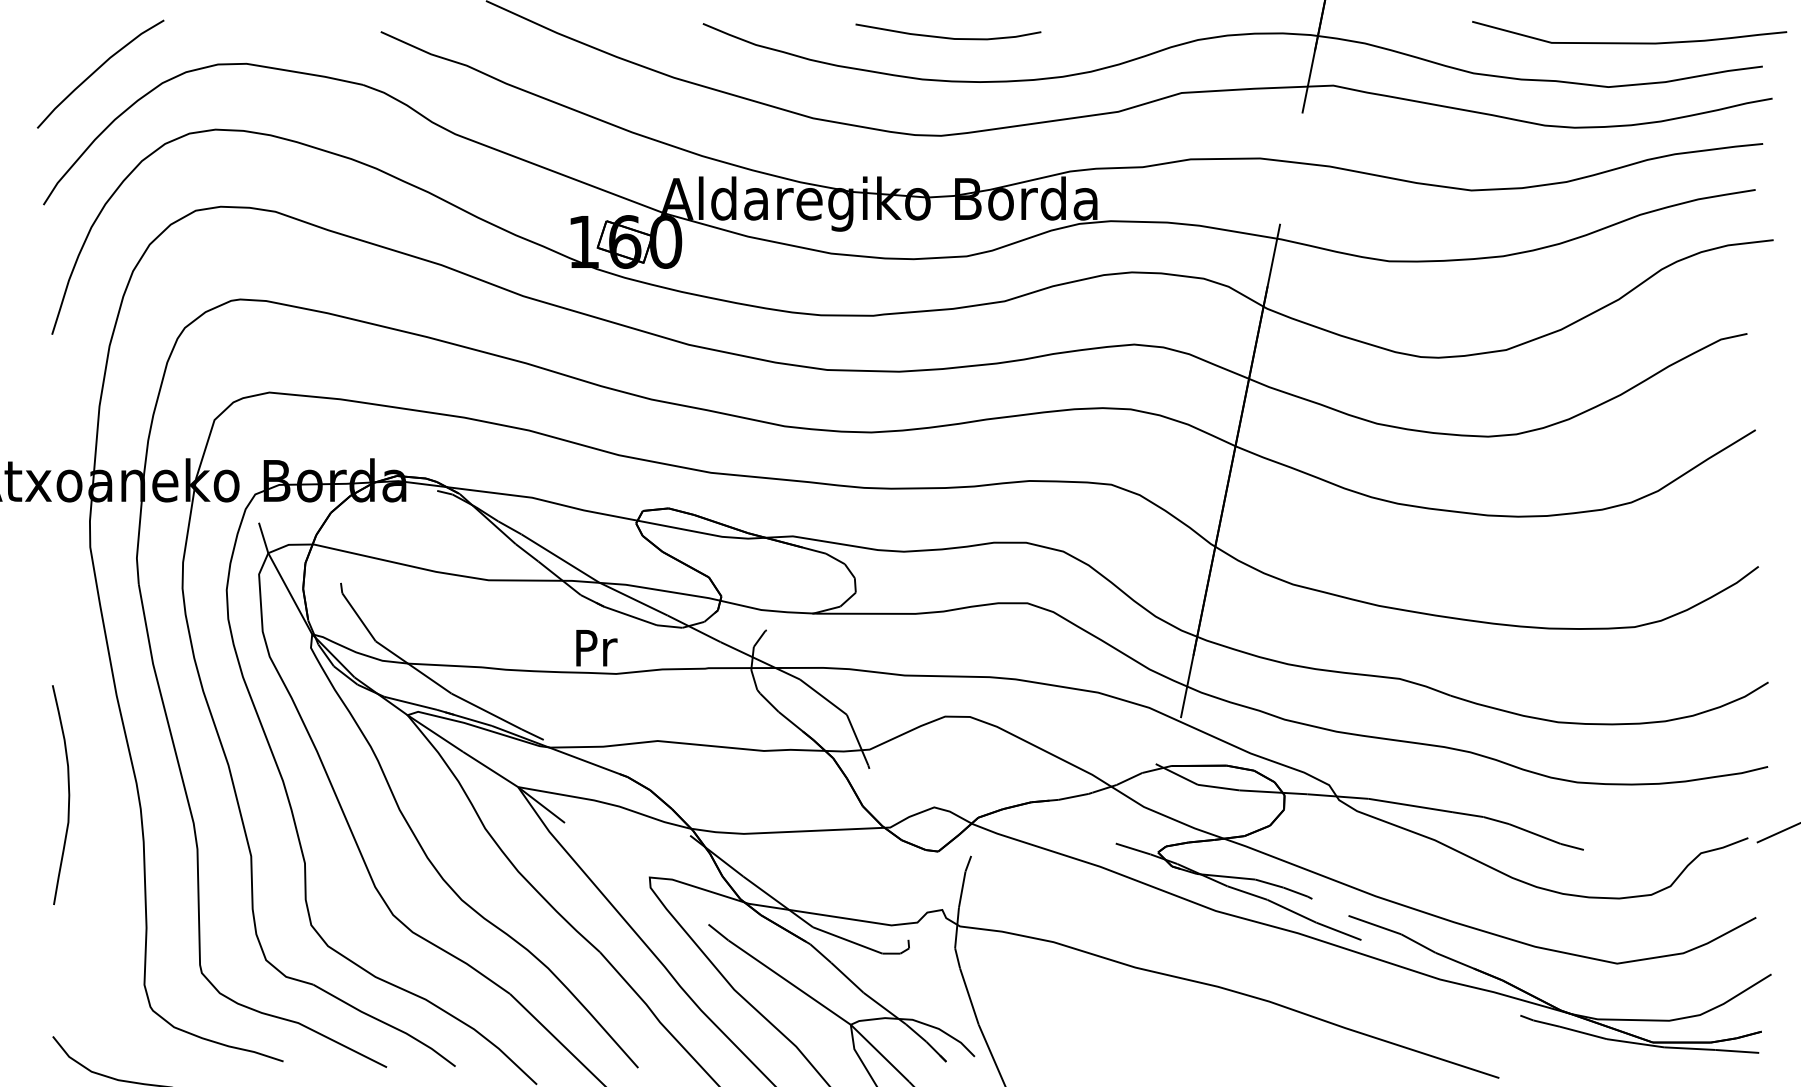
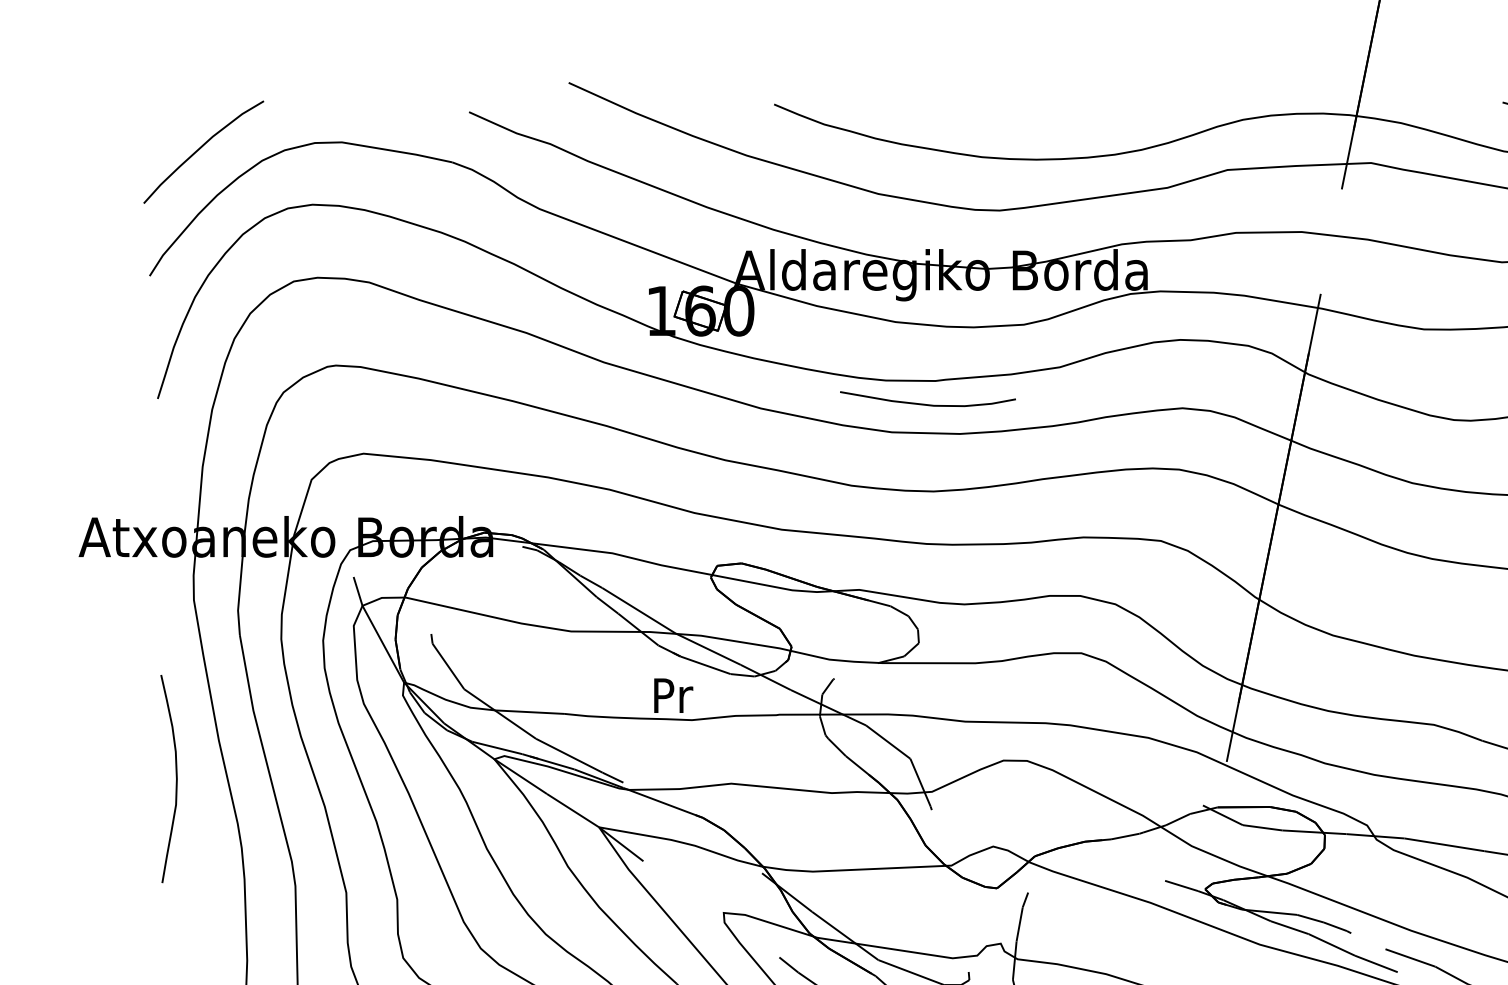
curve: (948, 37) -> (928, 404), moved
curve: (68, 794) -> (176, 778), moved

